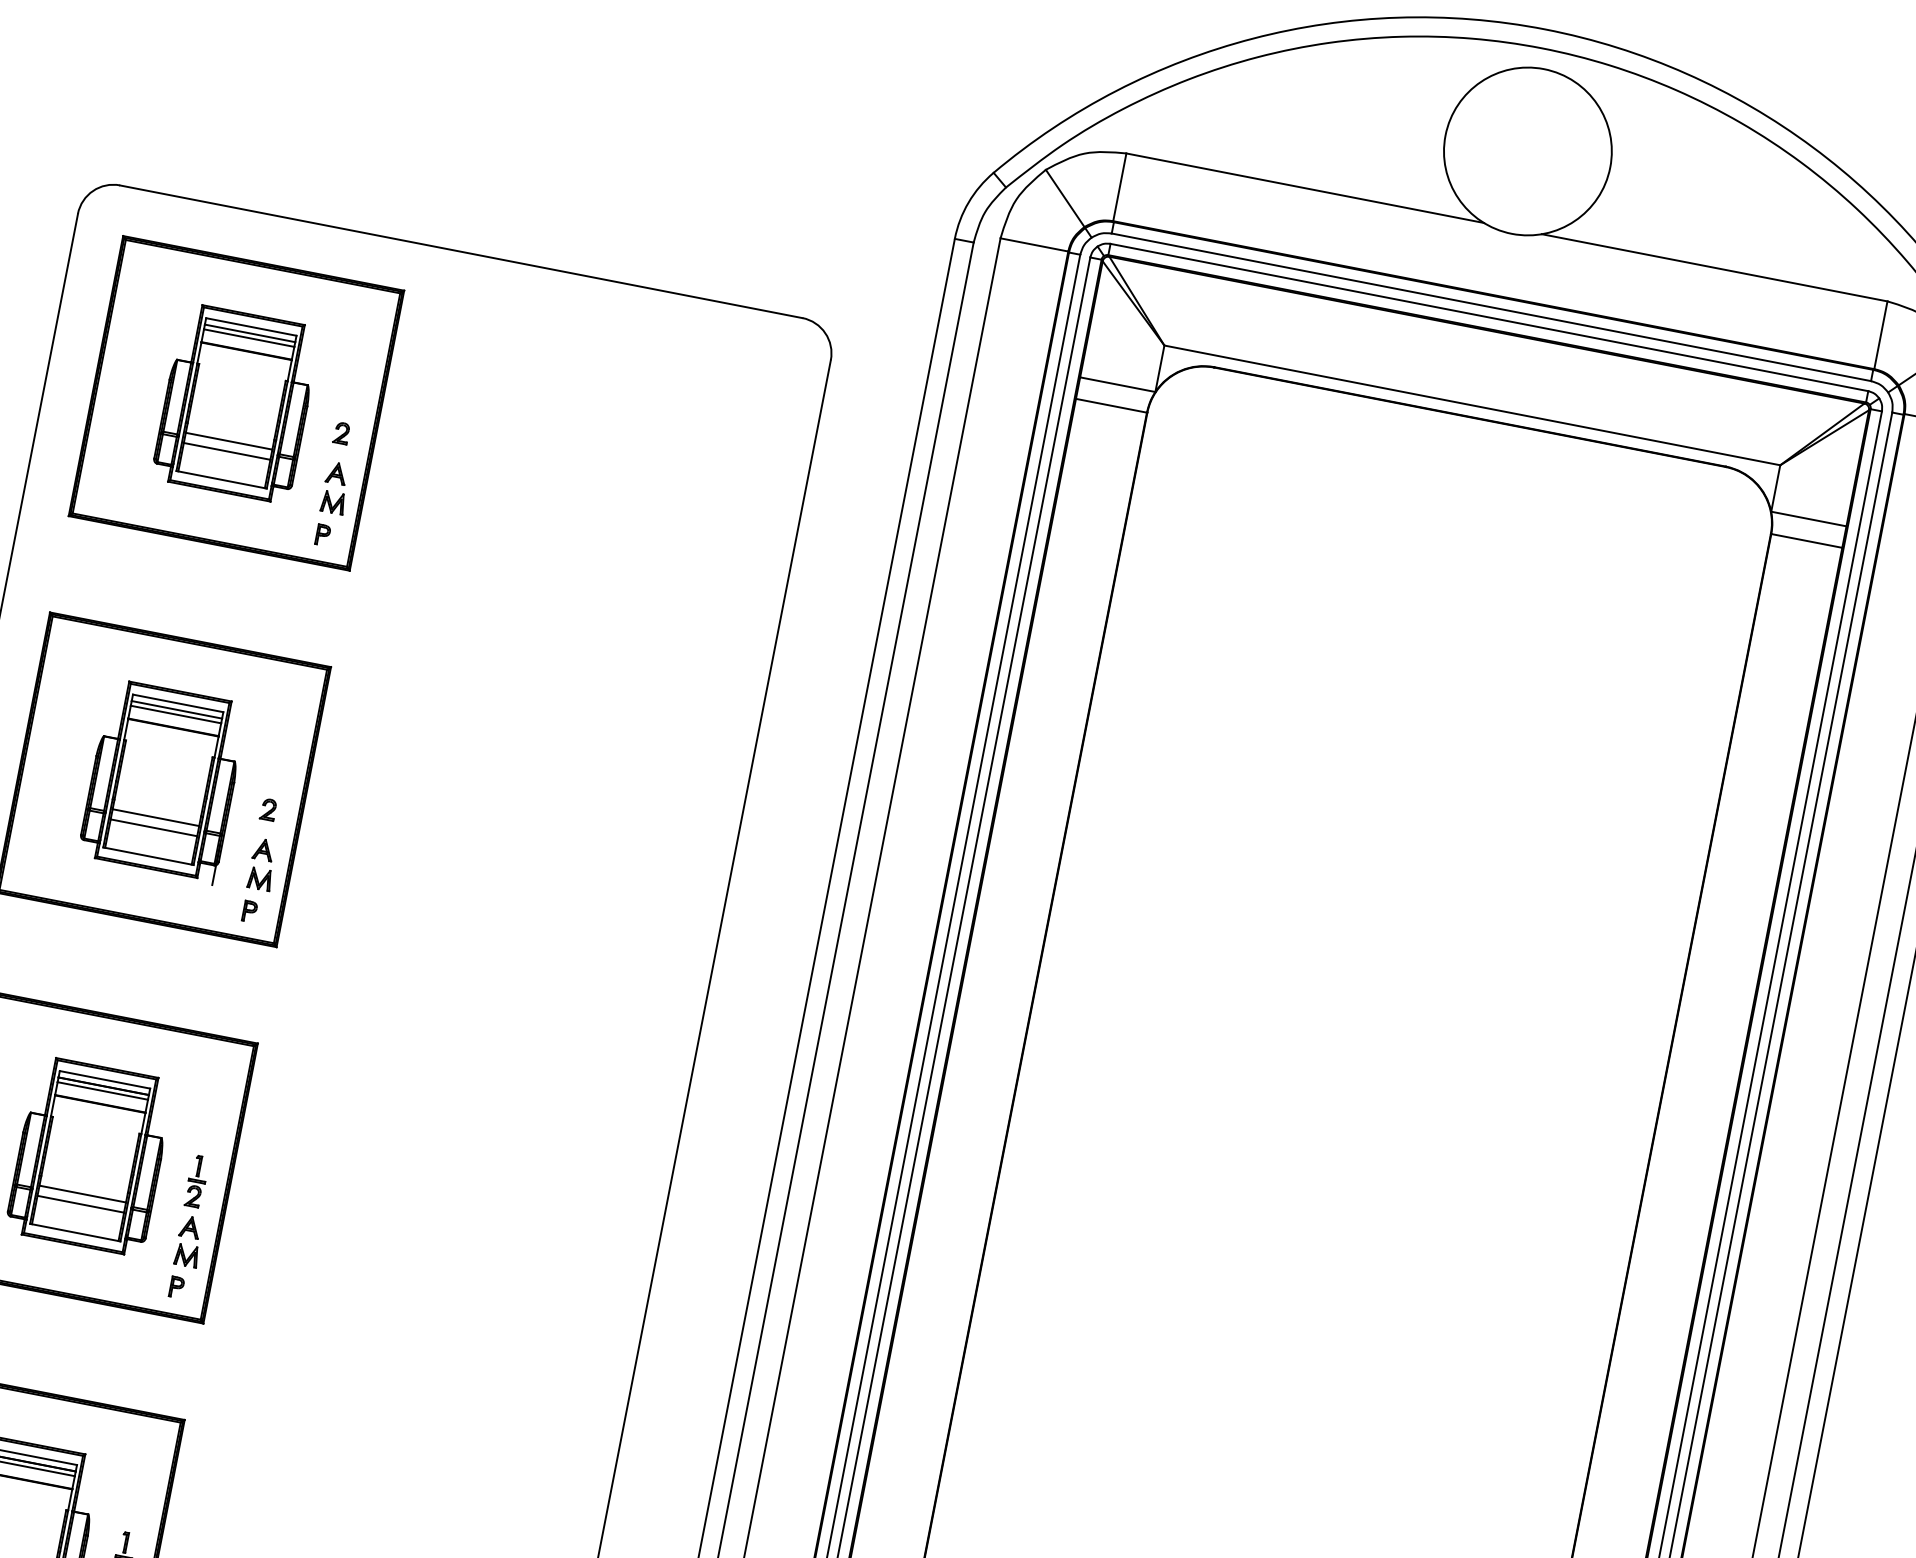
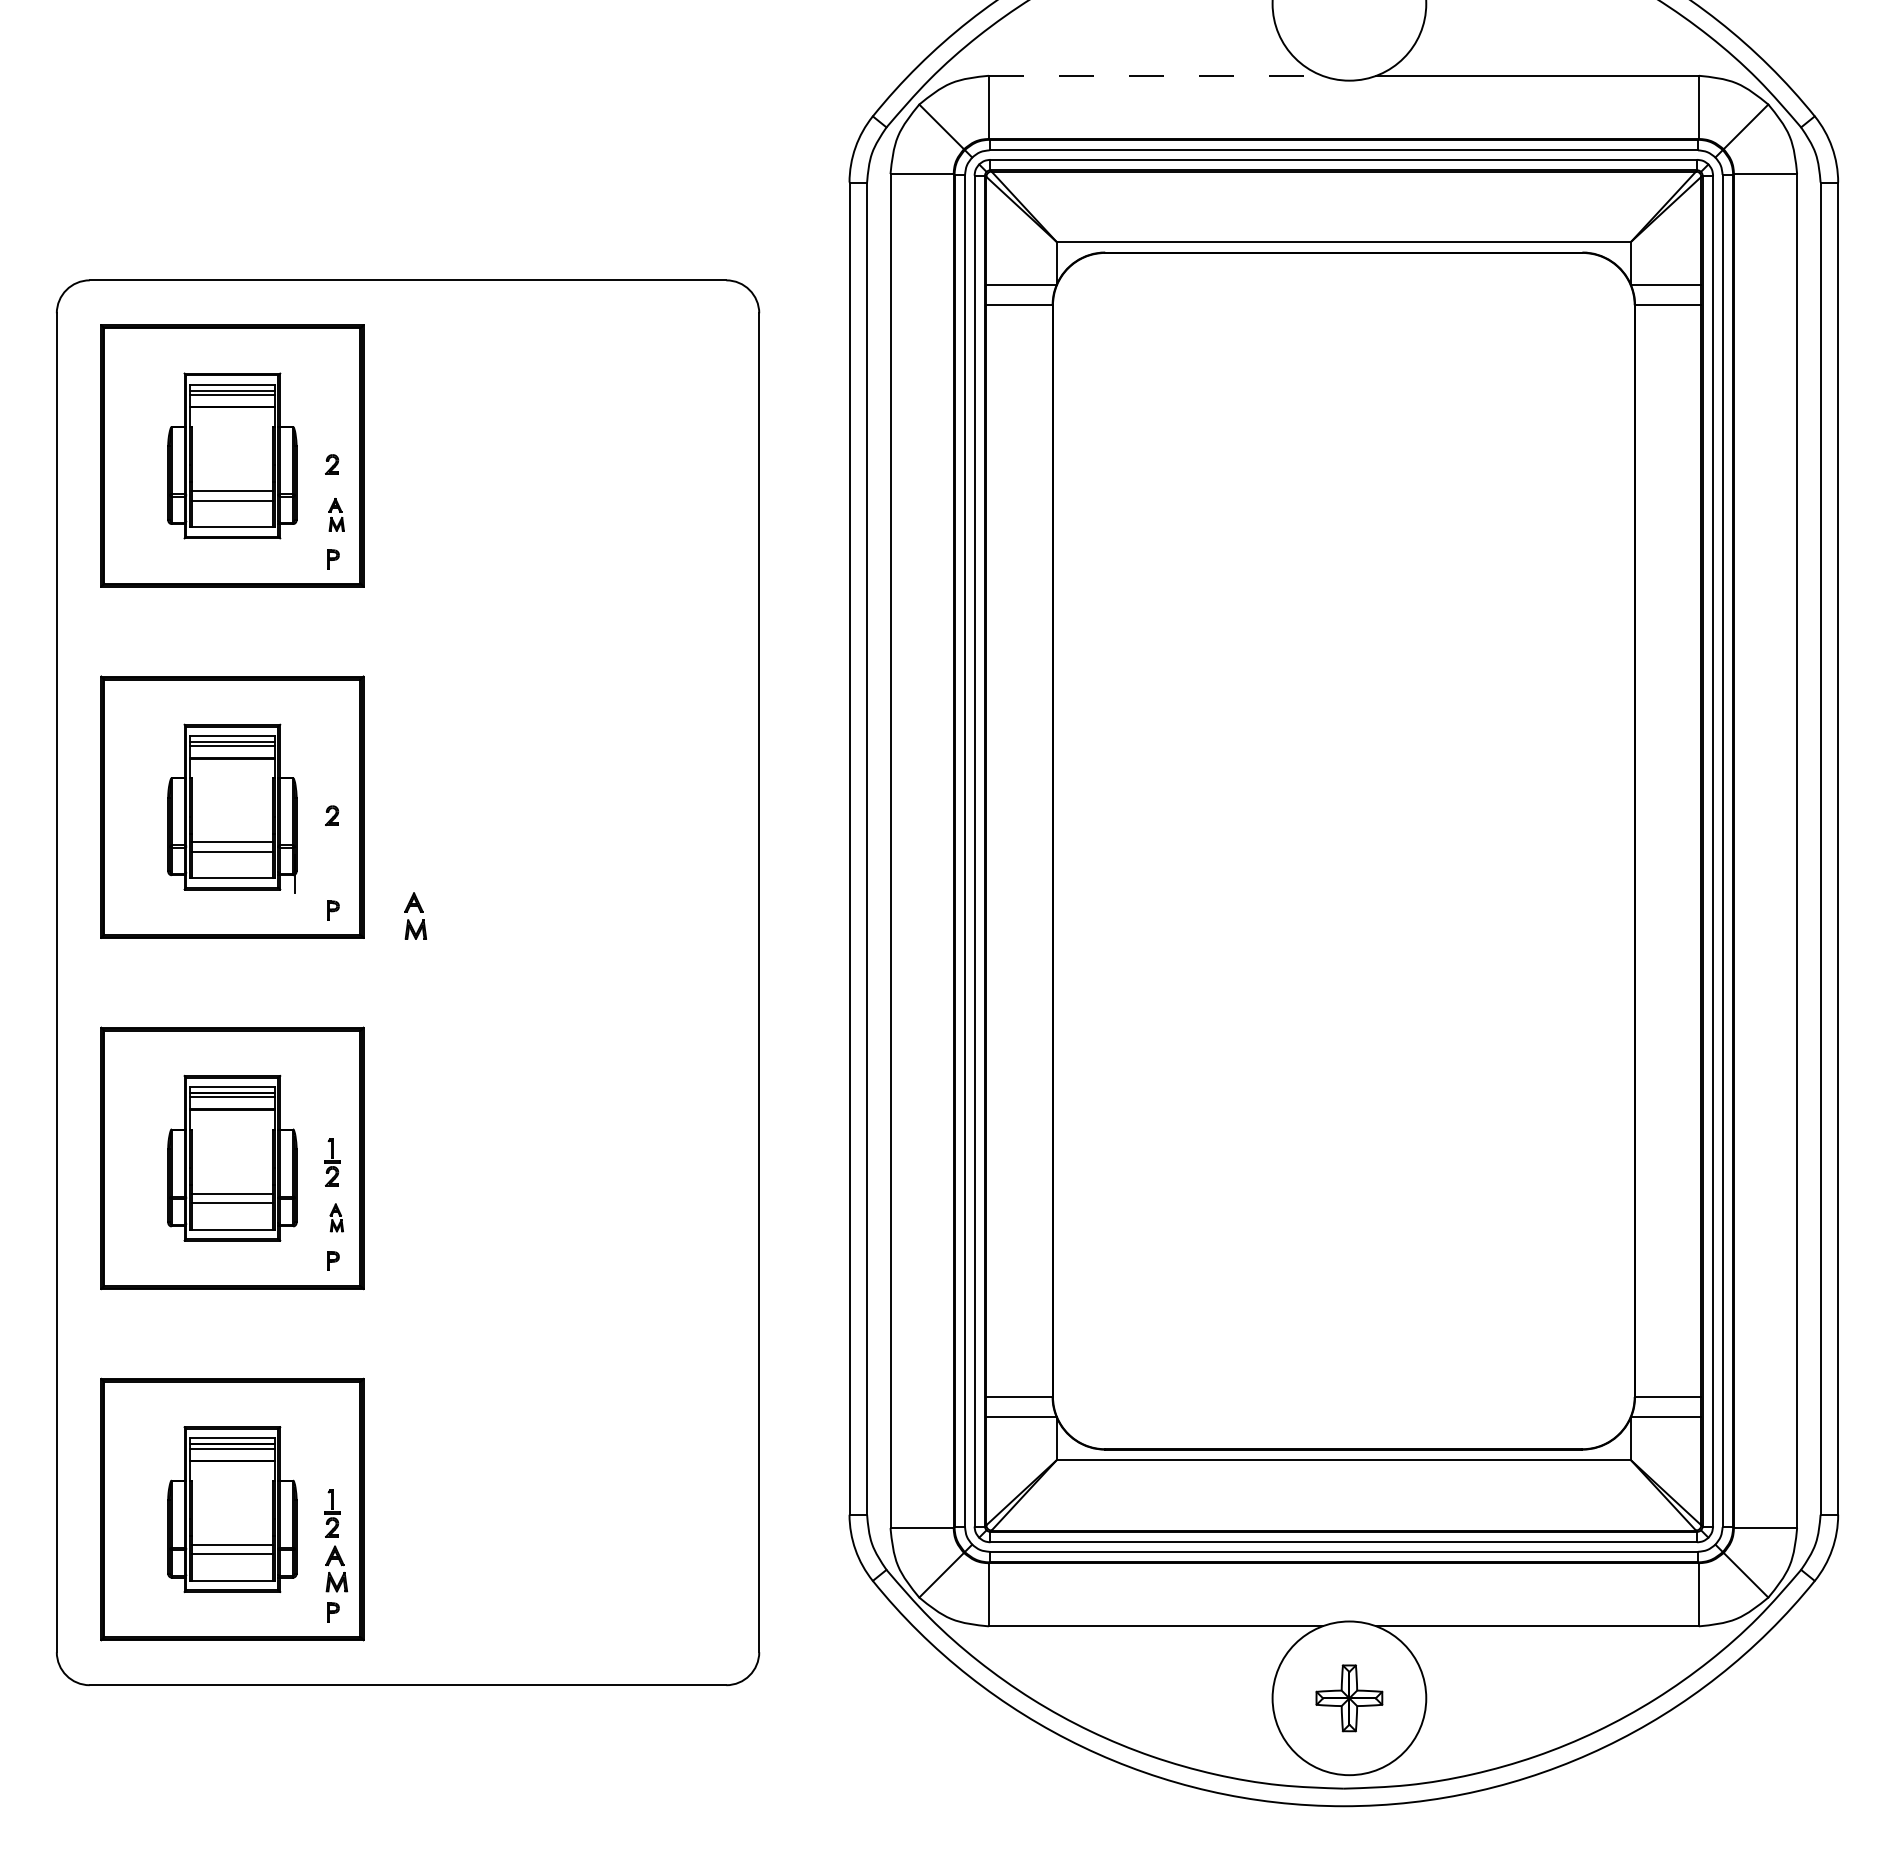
line: (1305, 187) -> (1155, 75), solid -> dashed
part: (335, 487) -> (336, 514), size x0.7
part: (262, 864) -> (415, 915), moved
part: (189, 1241) -> (336, 1217), size x0.6

